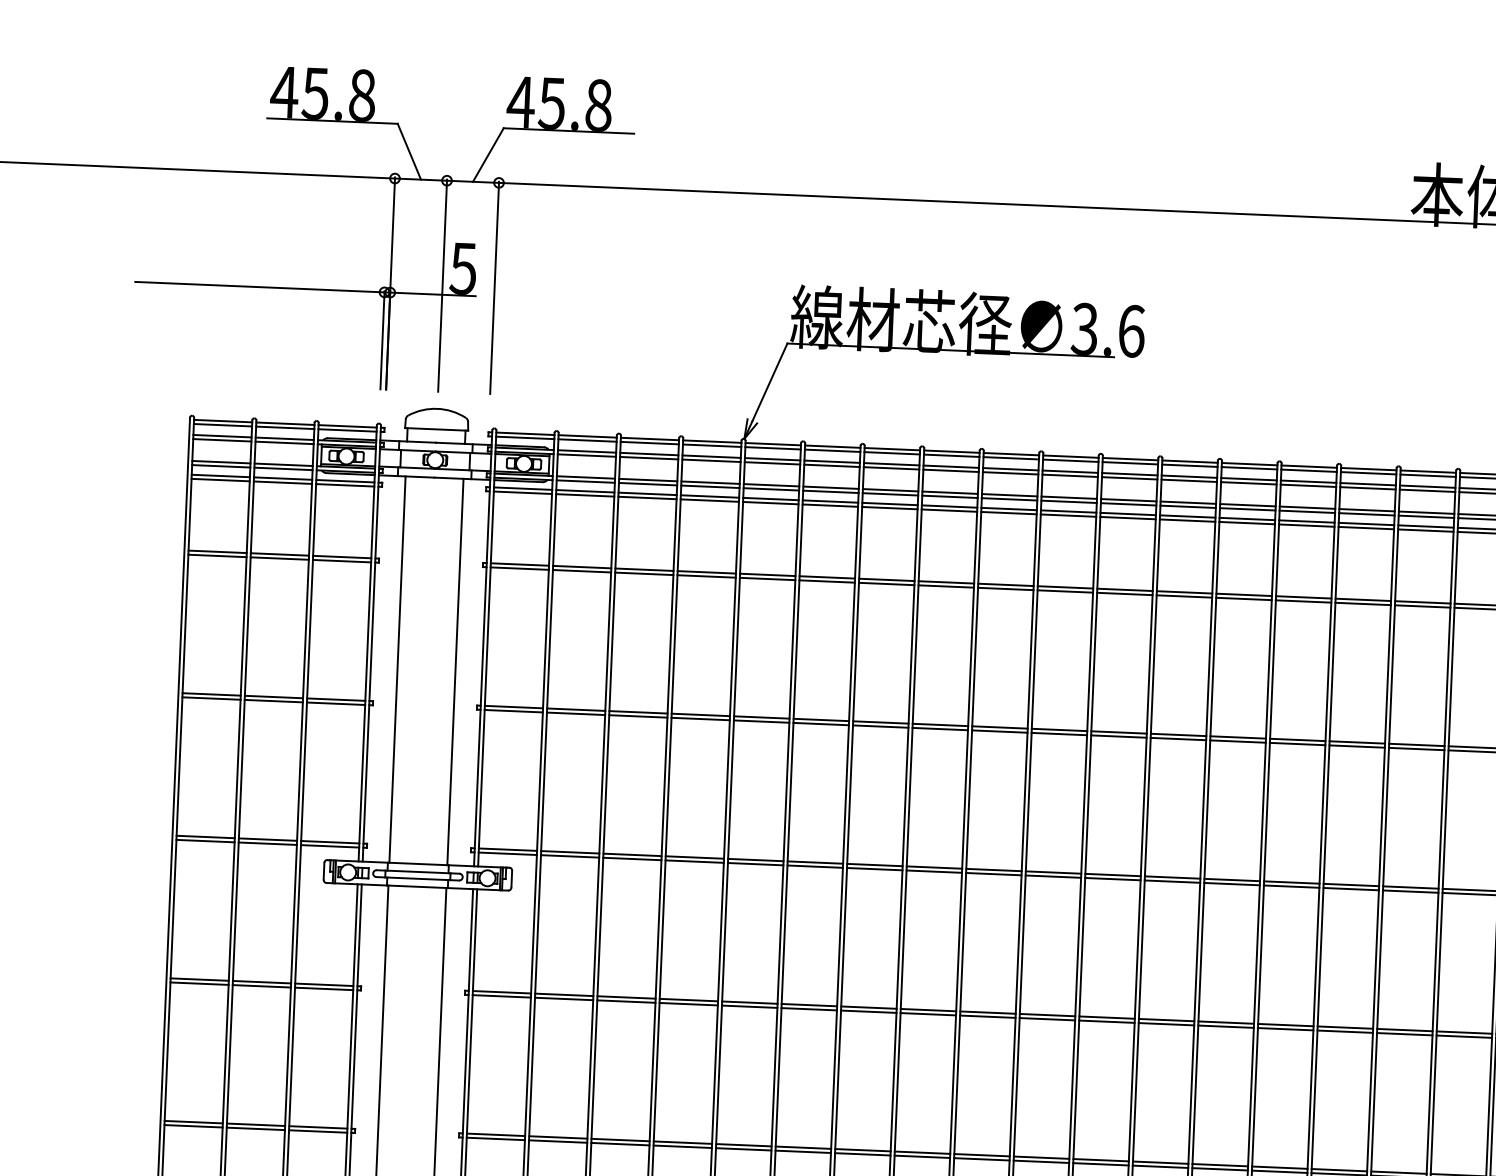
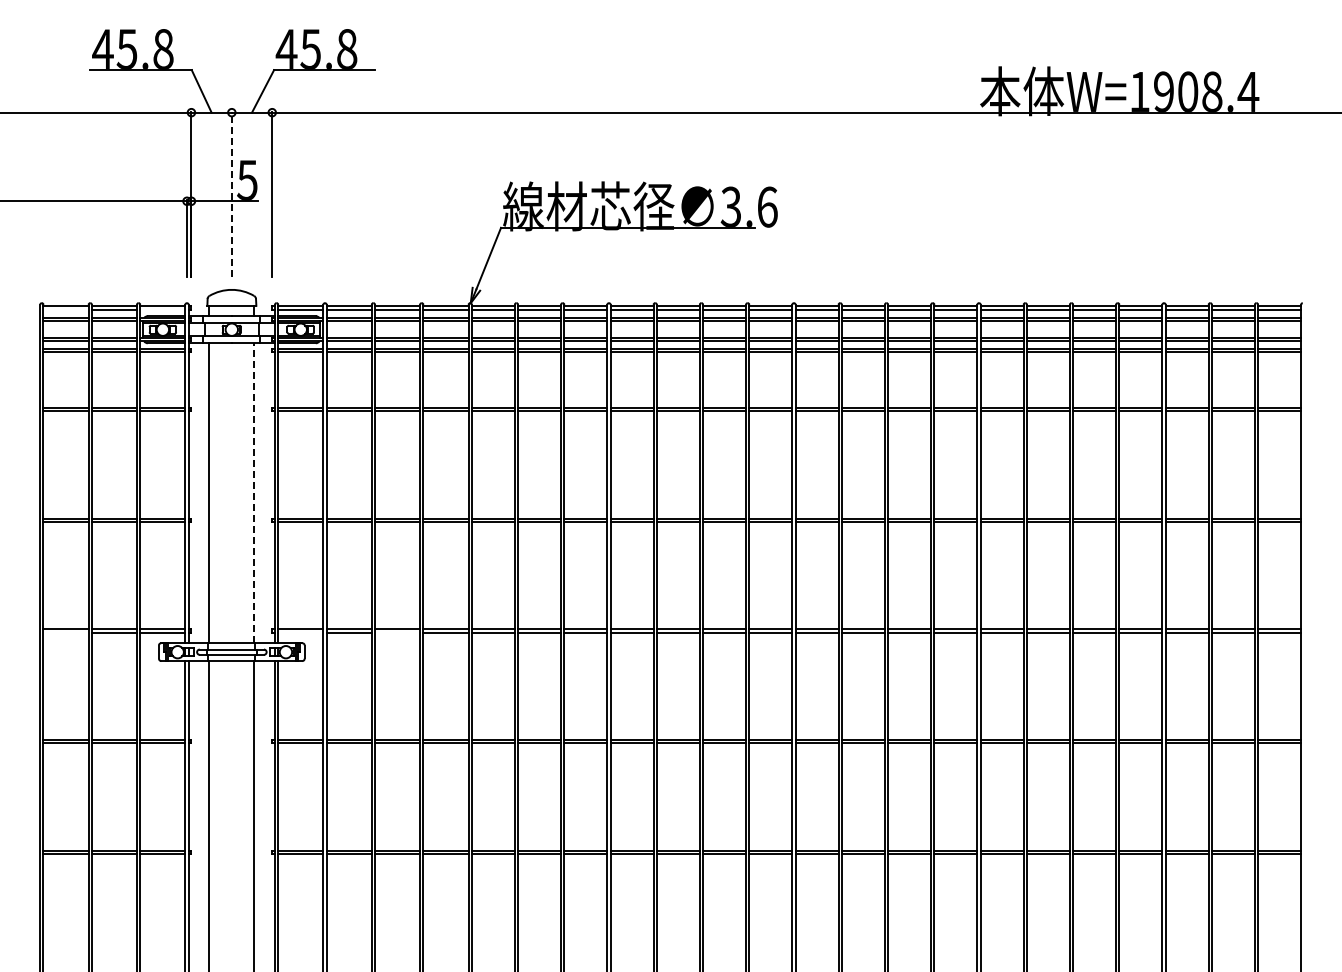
line: (442, 284) -> (231, 193), solid -> dashed
line: (222, 425) -> (65, 309), removed
line: (347, 430) -> (162, 309), removed
line: (455, 670) -> (254, 492), solid -> dashed
line: (204, 841) -> (65, 632), removed
line: (507, 853) -> (300, 632), removed
line: (632, 858) -> (397, 632), removed

